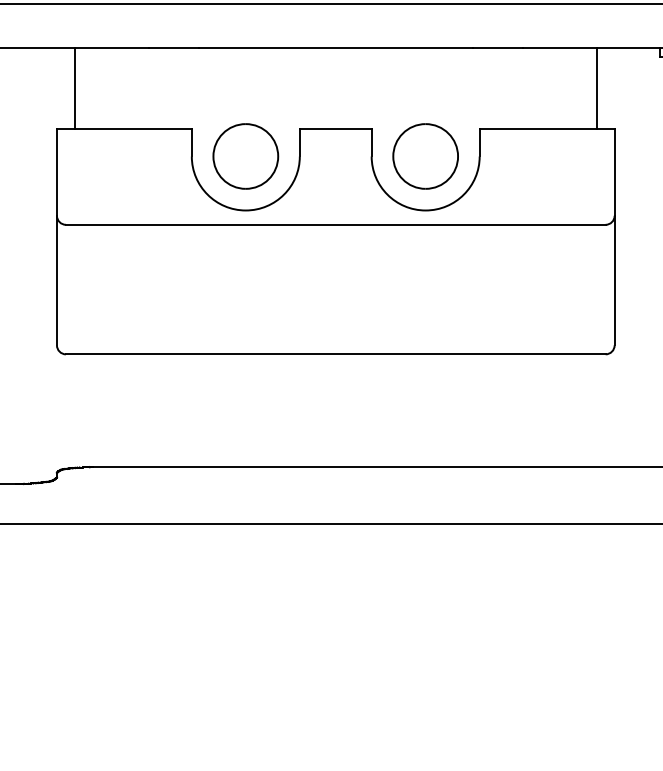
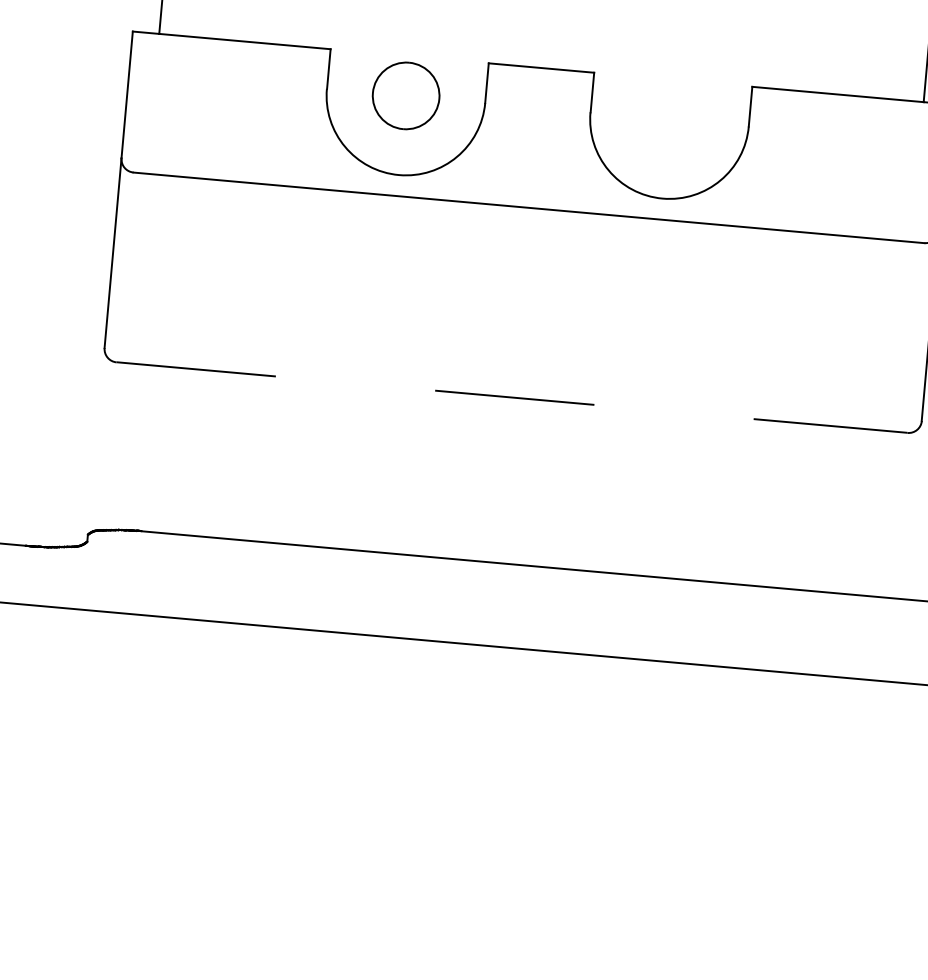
part: (245, 156) -> (405, 95), size x0.7
part: (425, 156) -> (669, 119), removed
line: (335, 354) -> (511, 397), solid -> dashed

